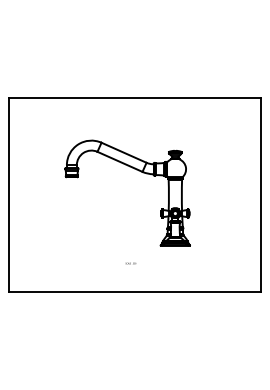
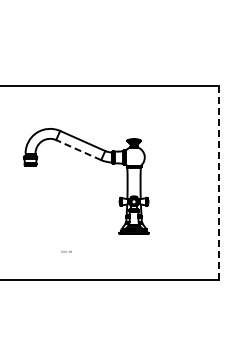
line: (120, 161) -> (79, 149), solid -> dashed
line: (260, 194) -> (219, 182), solid -> dashed
text: (130, 263) -> (66, 251), moved

